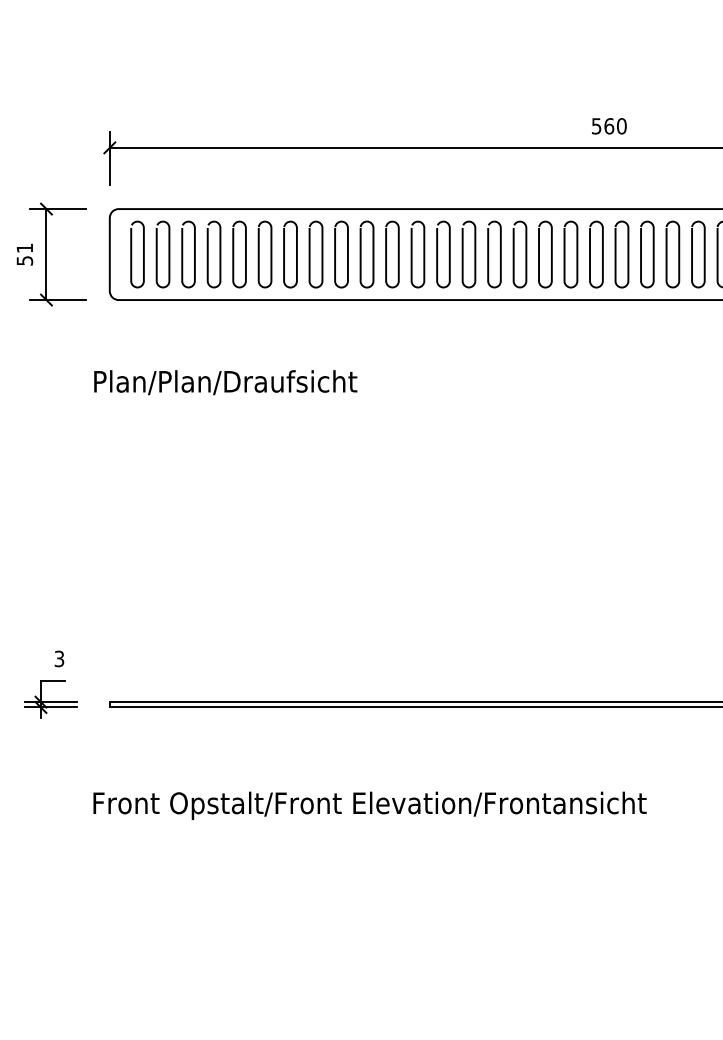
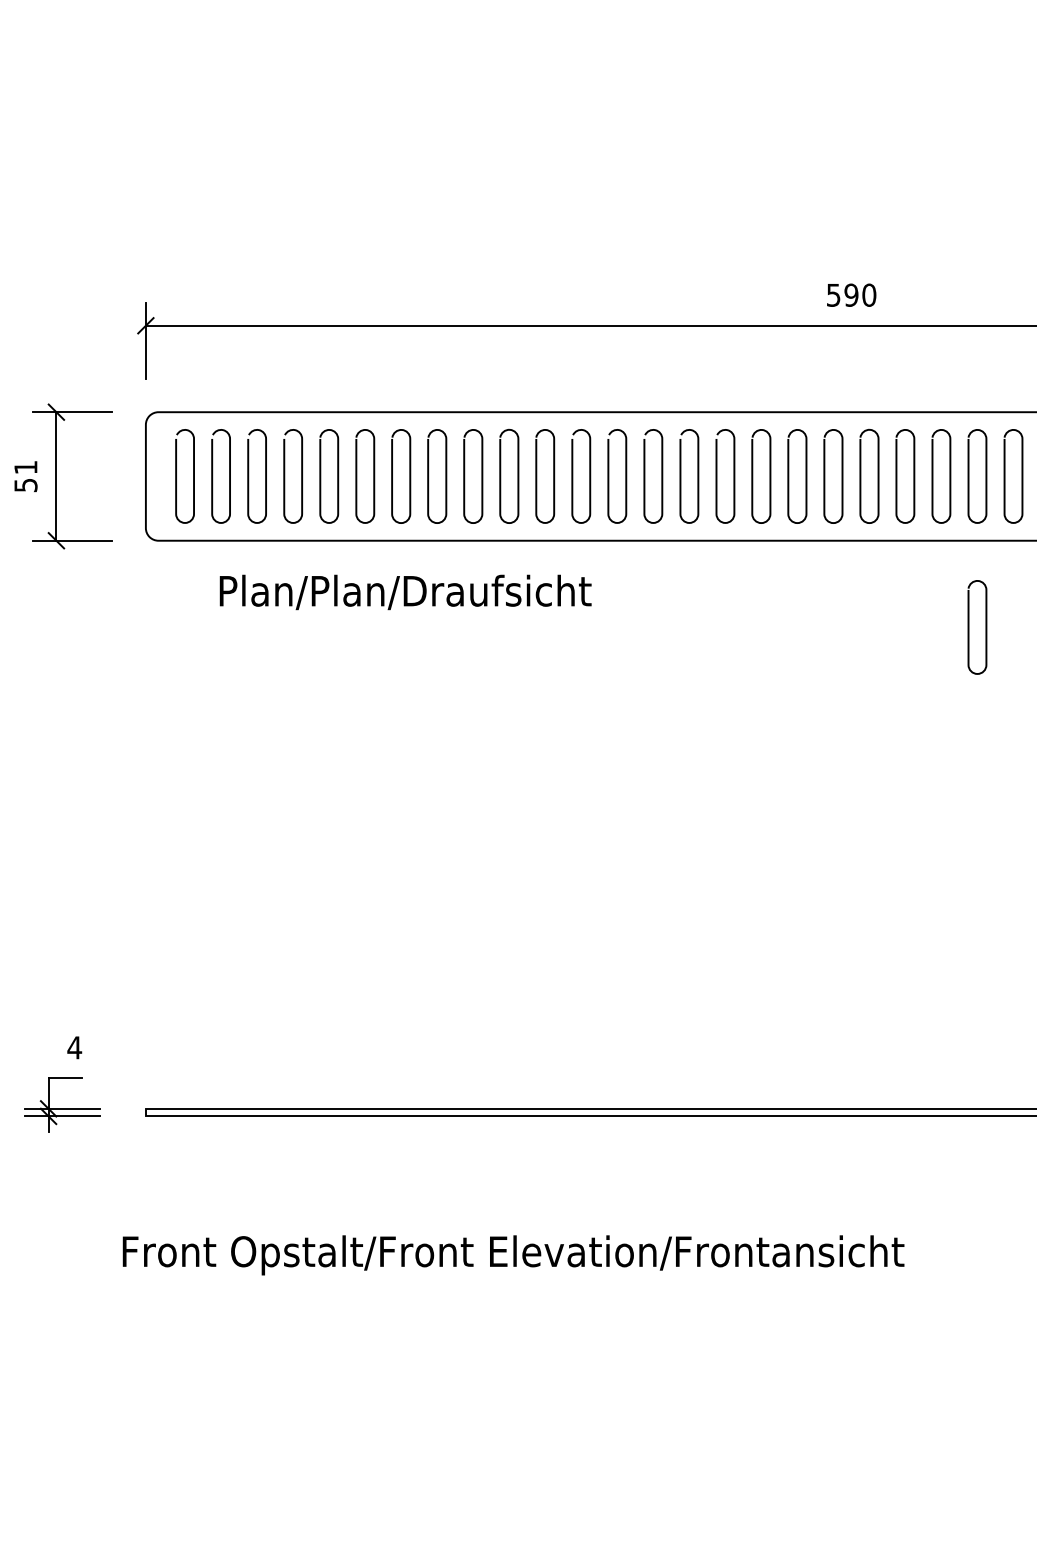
text: (609, 125) -> (851, 294), 560 -> 590
curve: (692, 361) -> (969, 627), added
text: (225, 382) -> (405, 592), moved
text: (59, 658) -> (74, 1047), 3 -> 4

